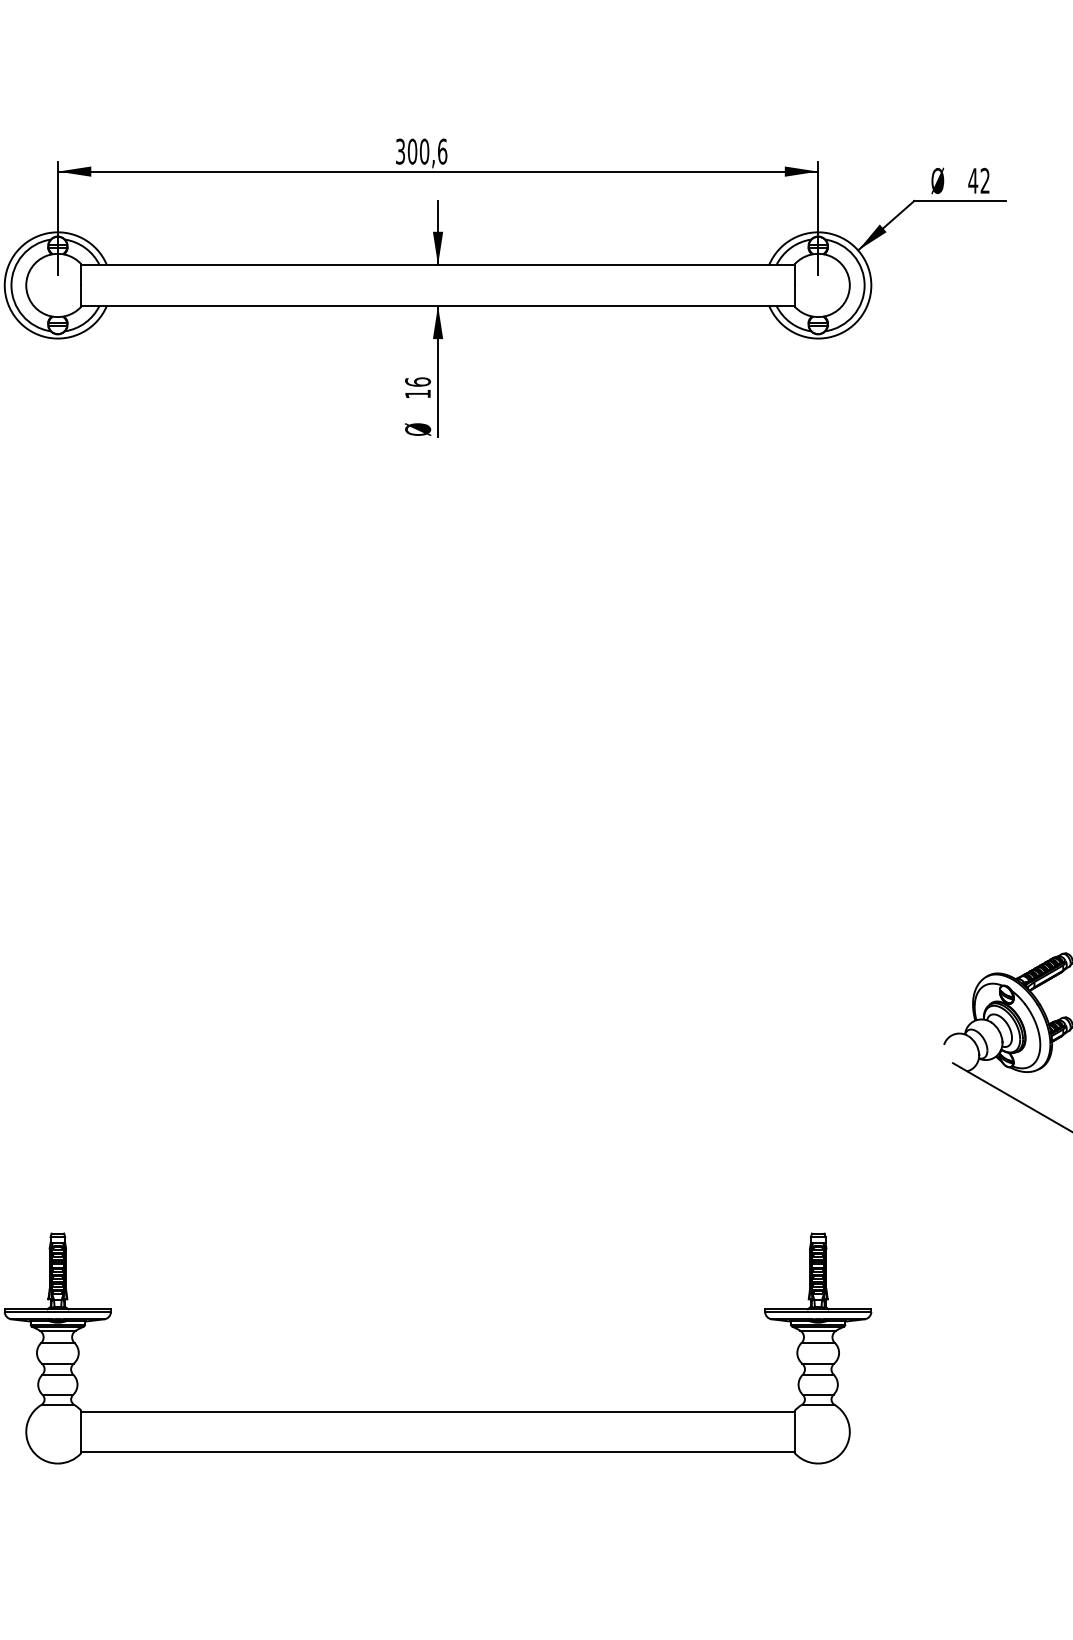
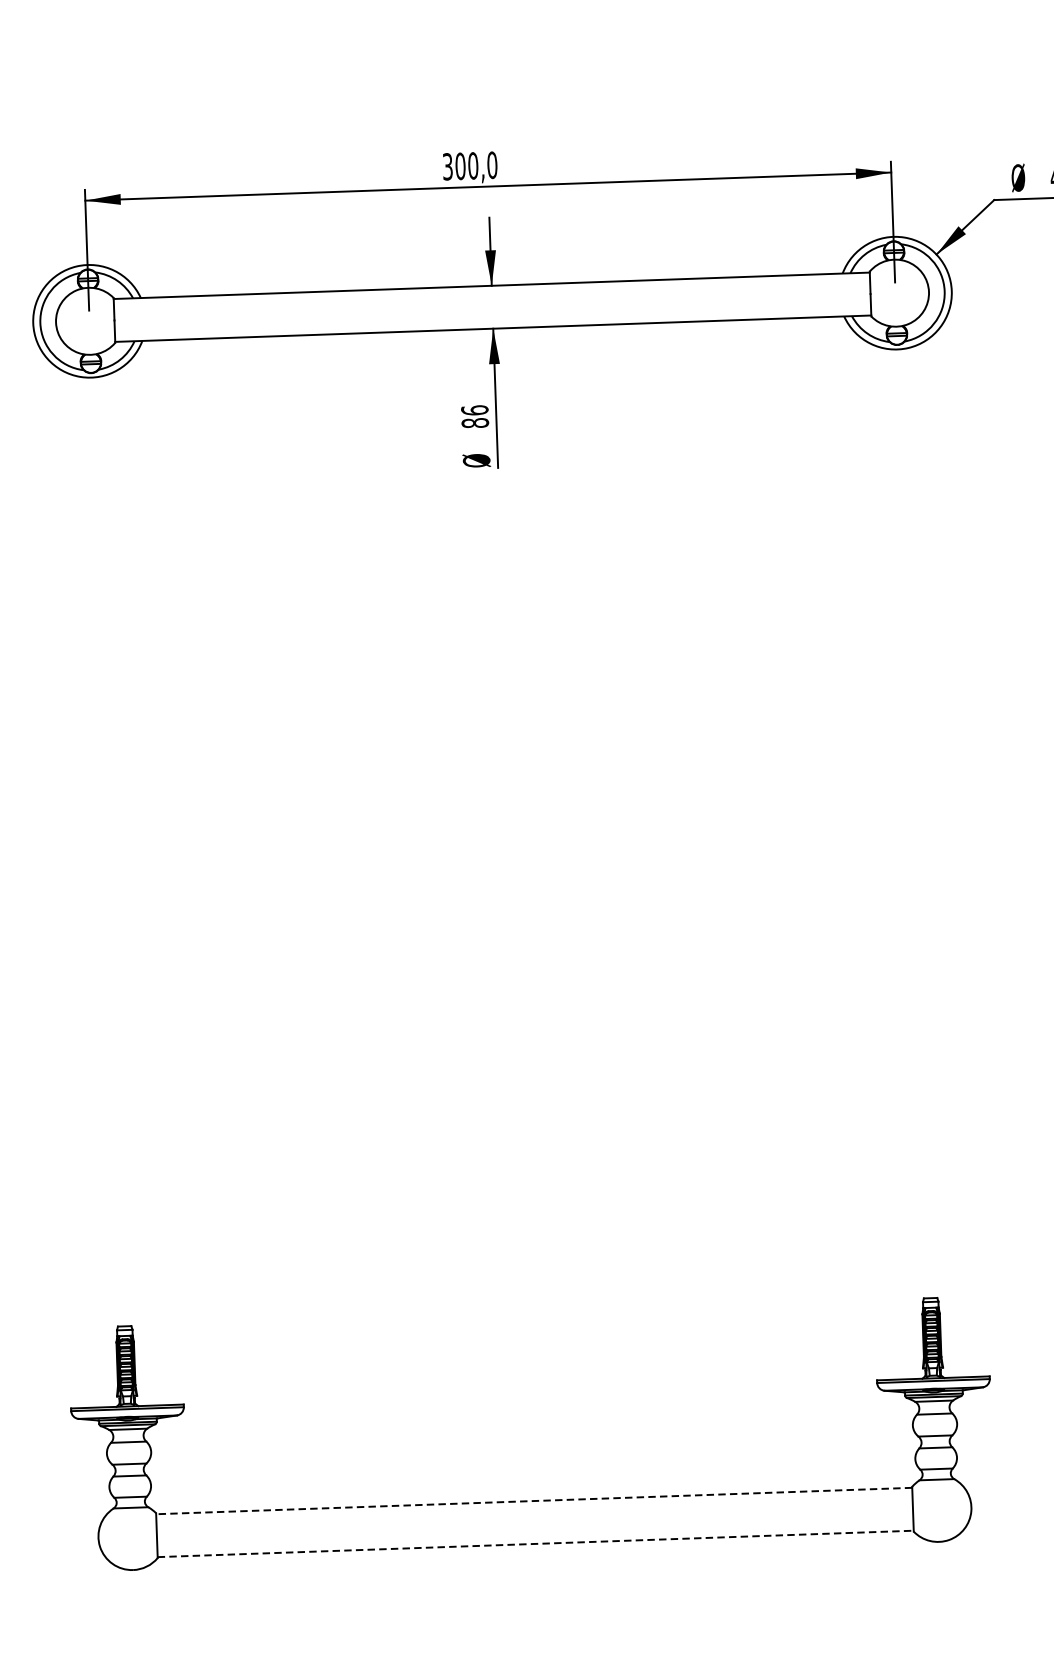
text: (442, 151) -> (492, 165), 300,6 -> 300,0
text: (418, 393) -> (475, 422), 16 -> 86
line: (438, 1411) -> (534, 1500), solid -> dashed
line: (438, 1452) -> (536, 1544), solid -> dashed

